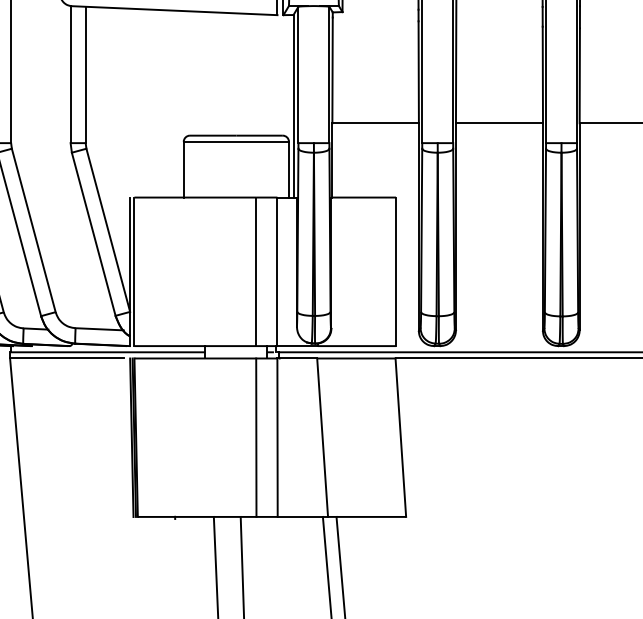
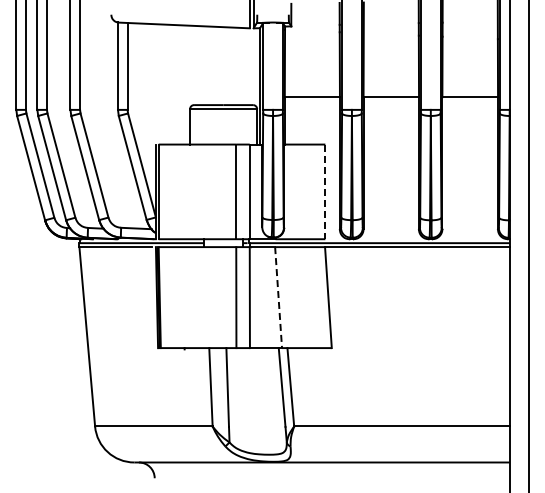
line: (396, 272) -> (325, 192), solid -> dashed
line: (322, 437) -> (278, 297), solid -> dashed

